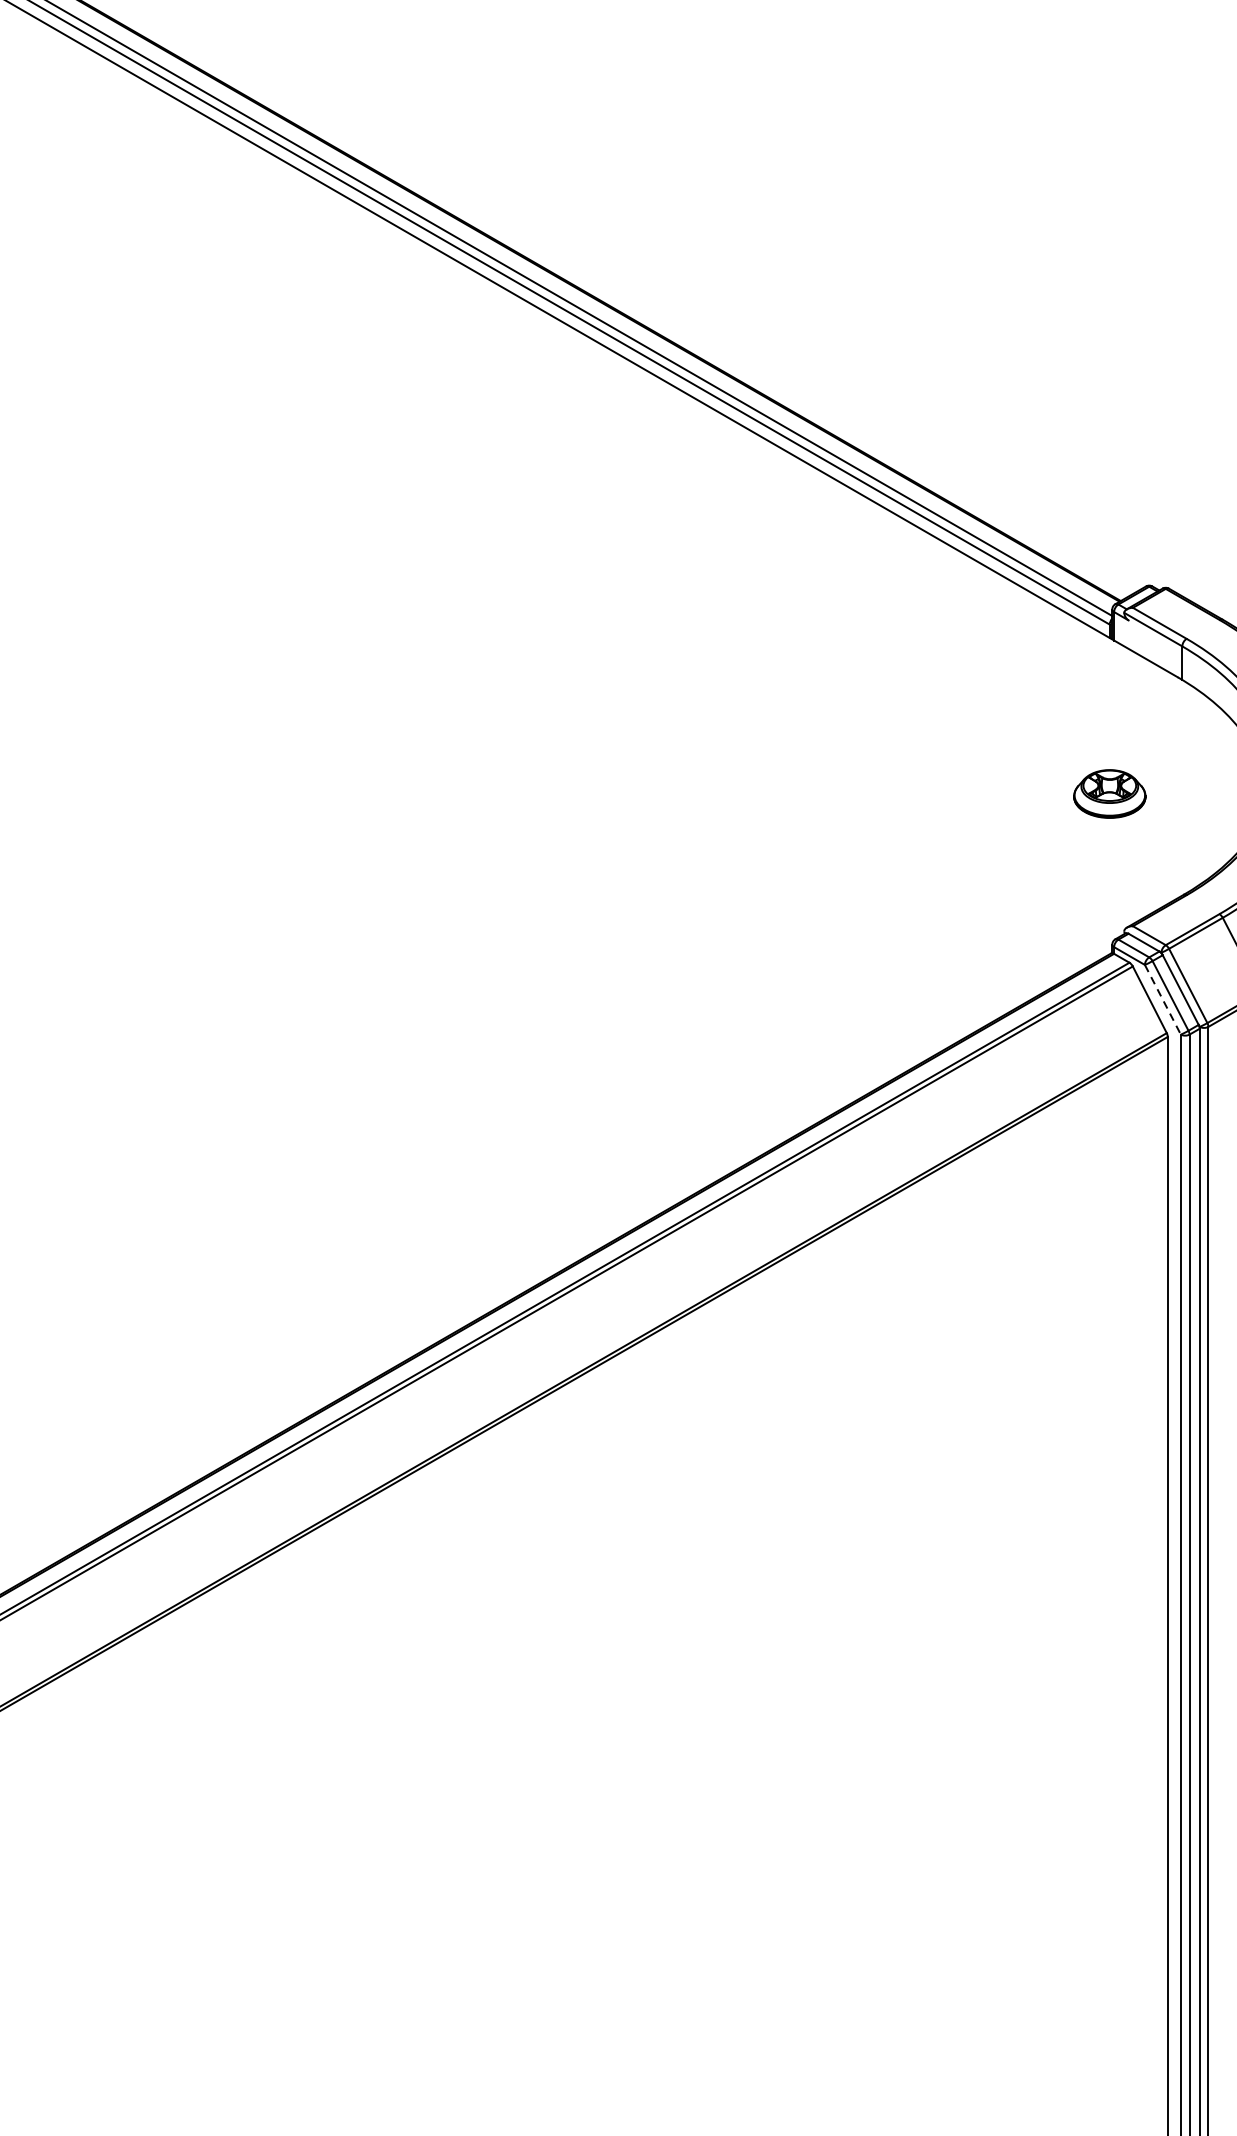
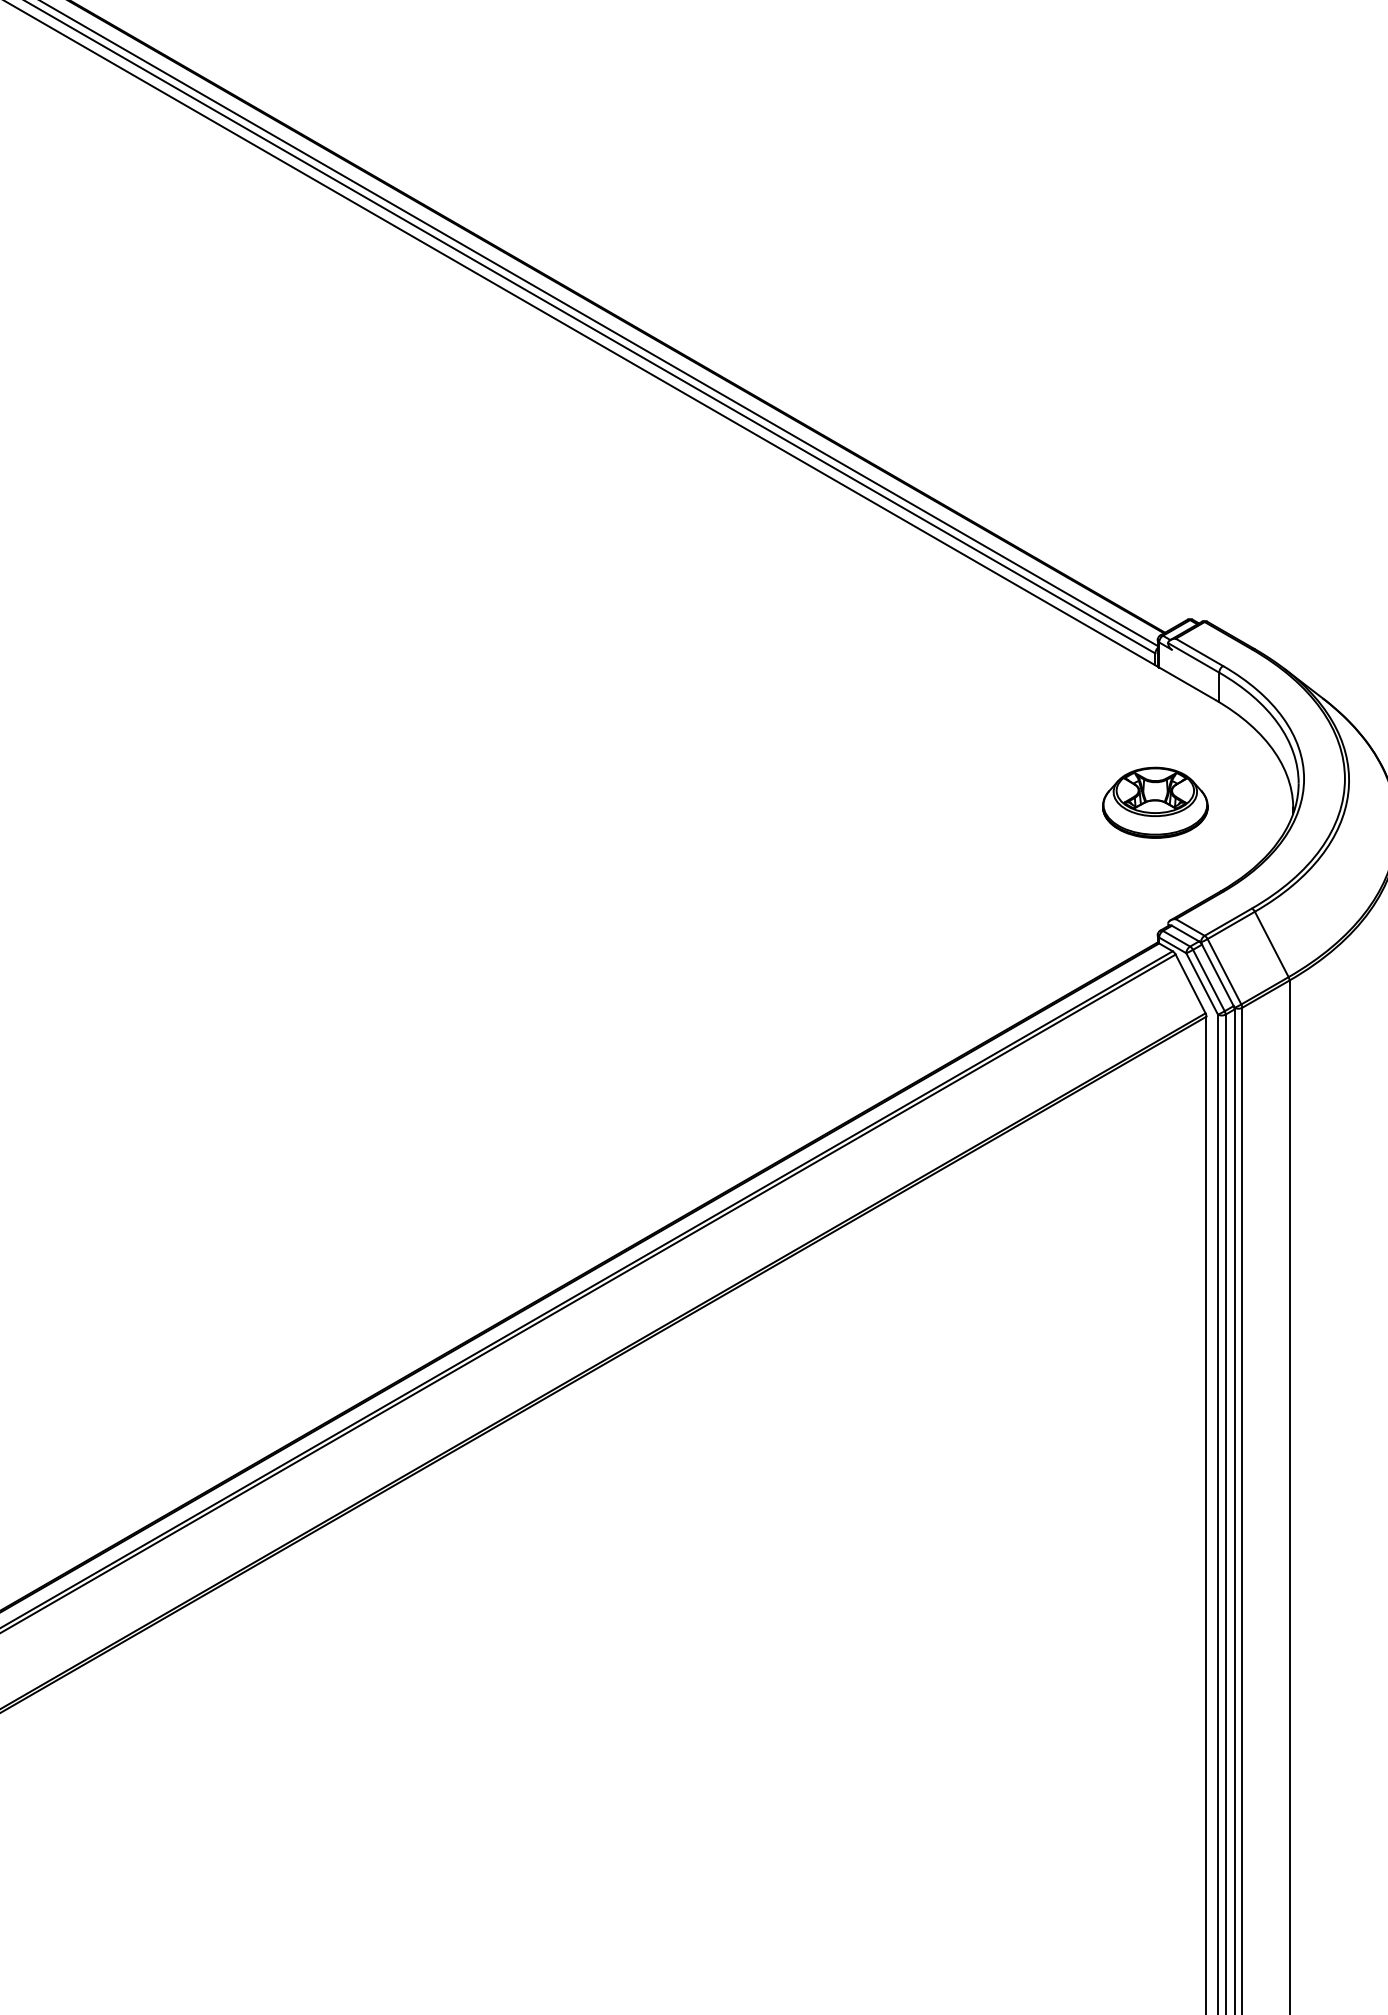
part: (1109, 793) -> (1155, 802), size x1.67
line: (1163, 999) -> (1202, 983), dashed -> solid

